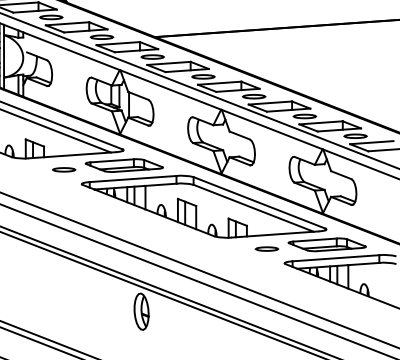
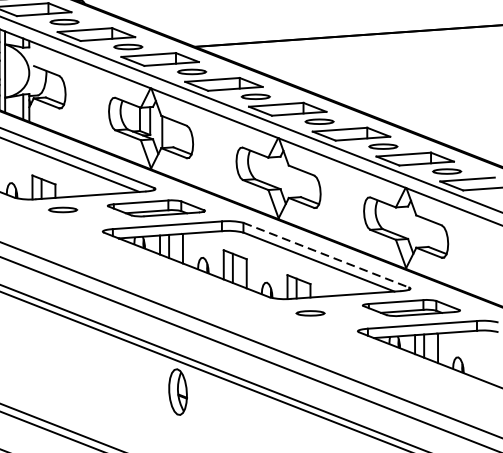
part: (63, 169) -> (62, 209), moved
line: (259, 202) -> (326, 254), solid -> dashed
part: (266, 248) -> (309, 312), moved

